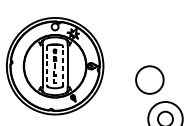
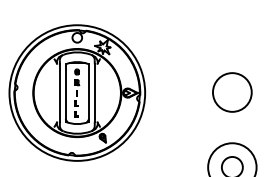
line: (46, 66) -> (65, 93), dashed -> solid
line: (63, 66) -> (88, 93), dashed -> solid
circle: (149, 80) -> (232, 92), moved

